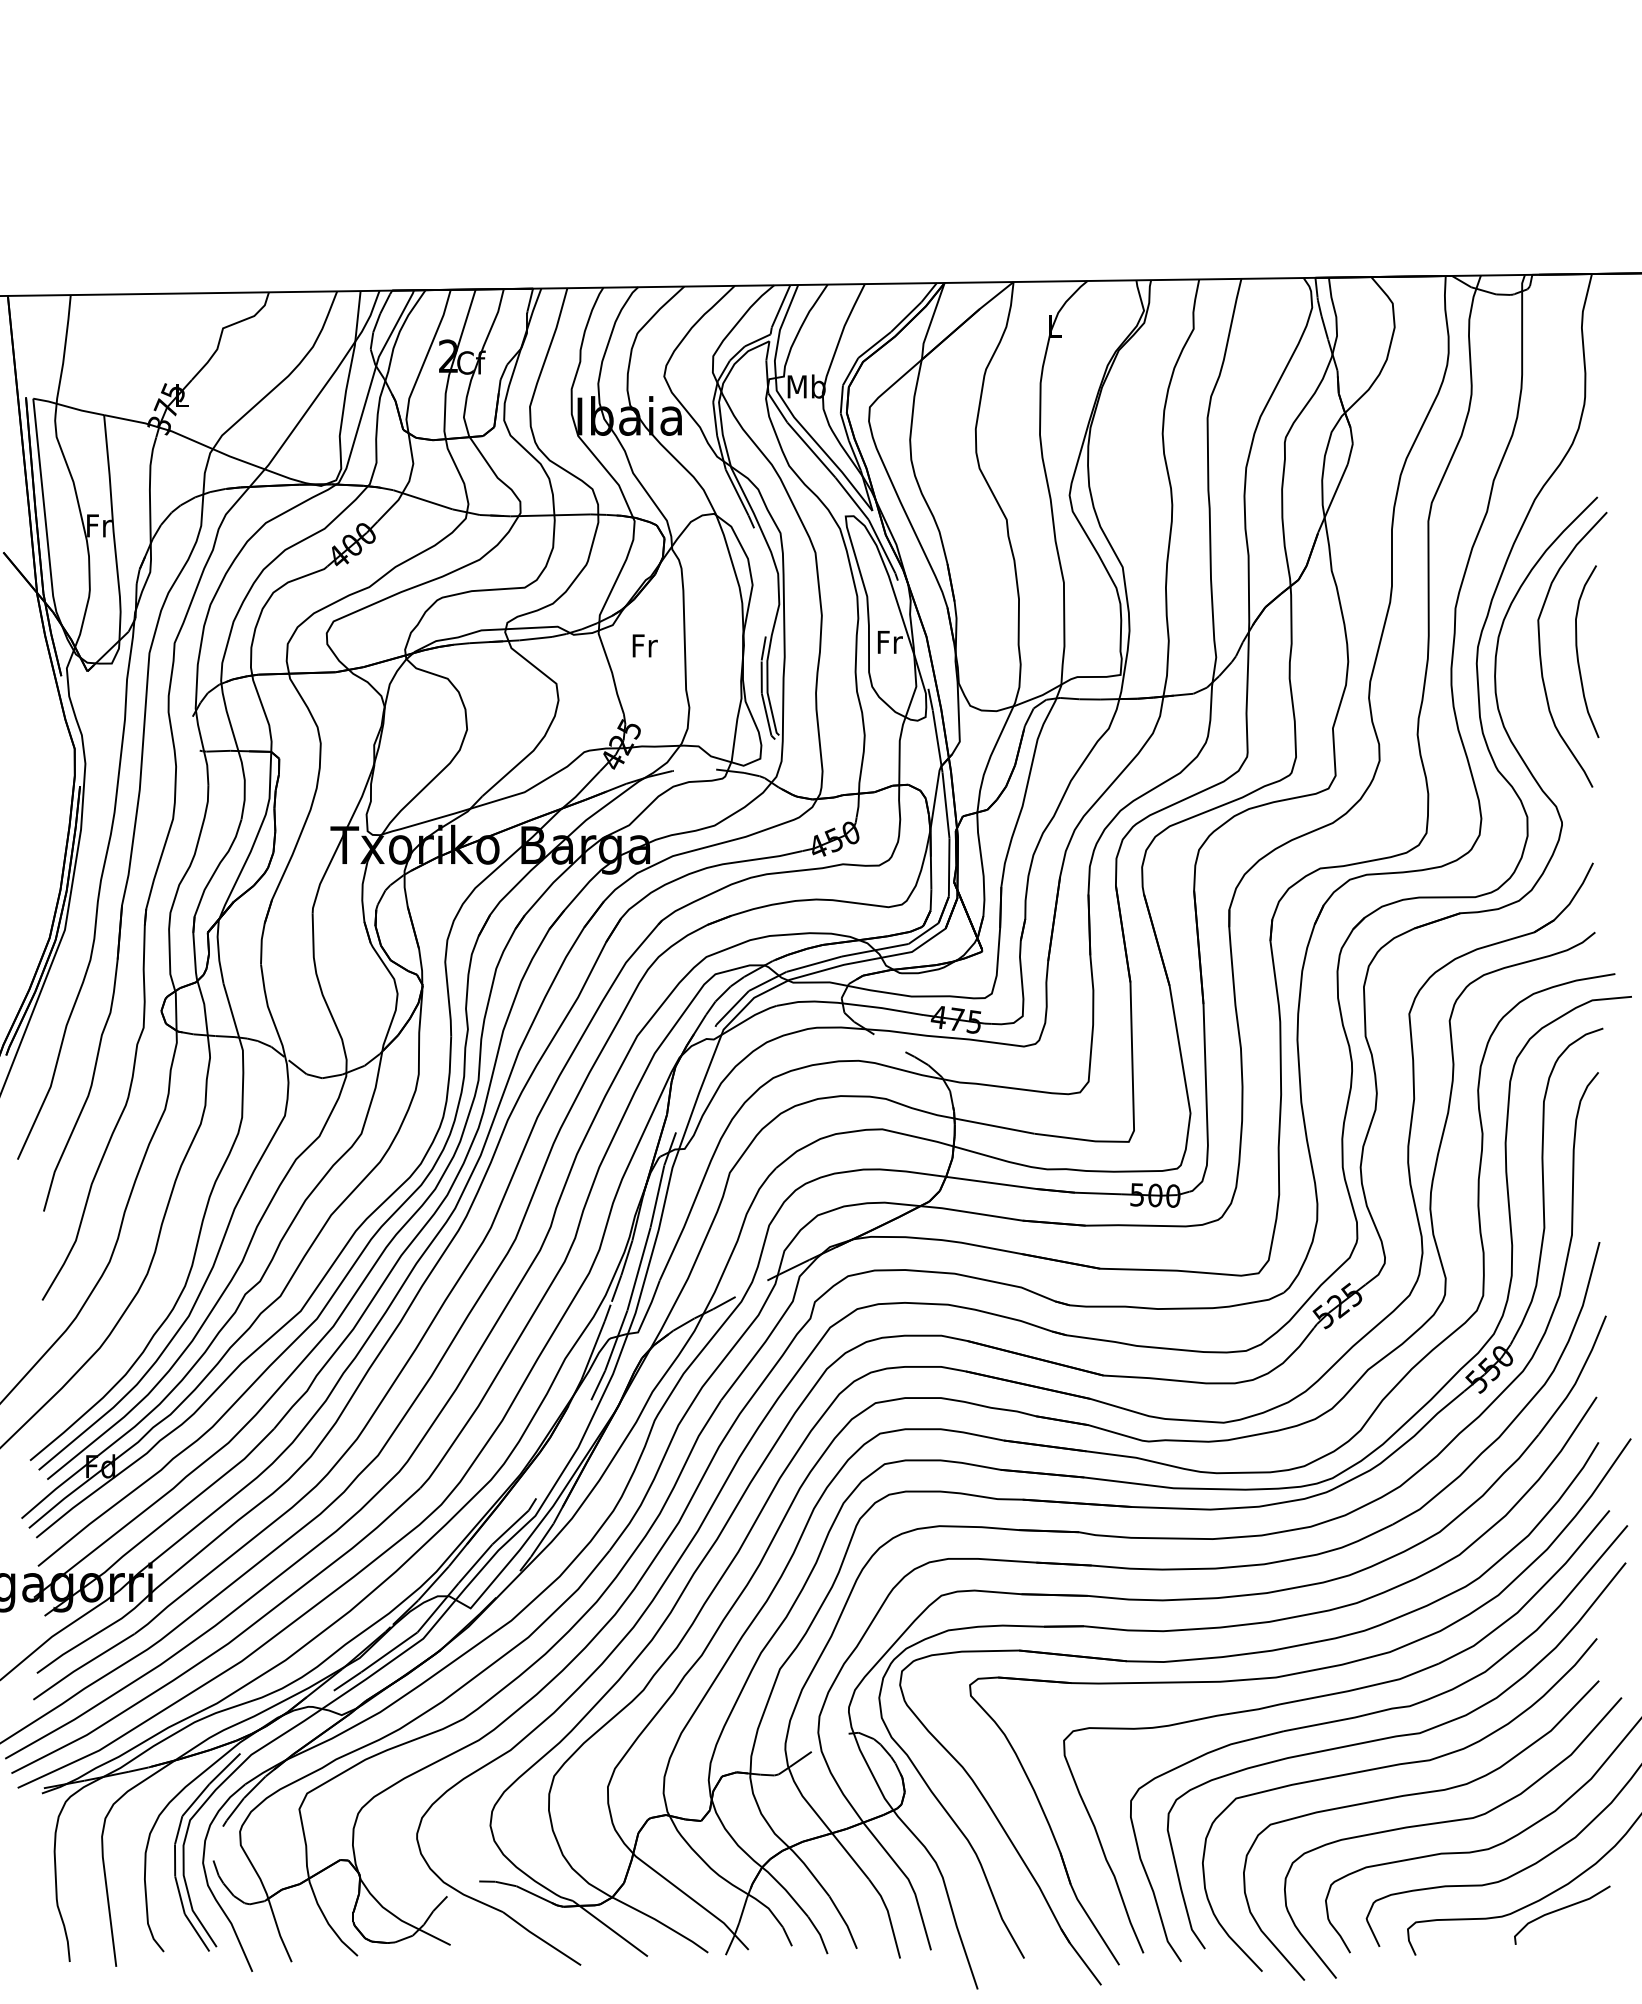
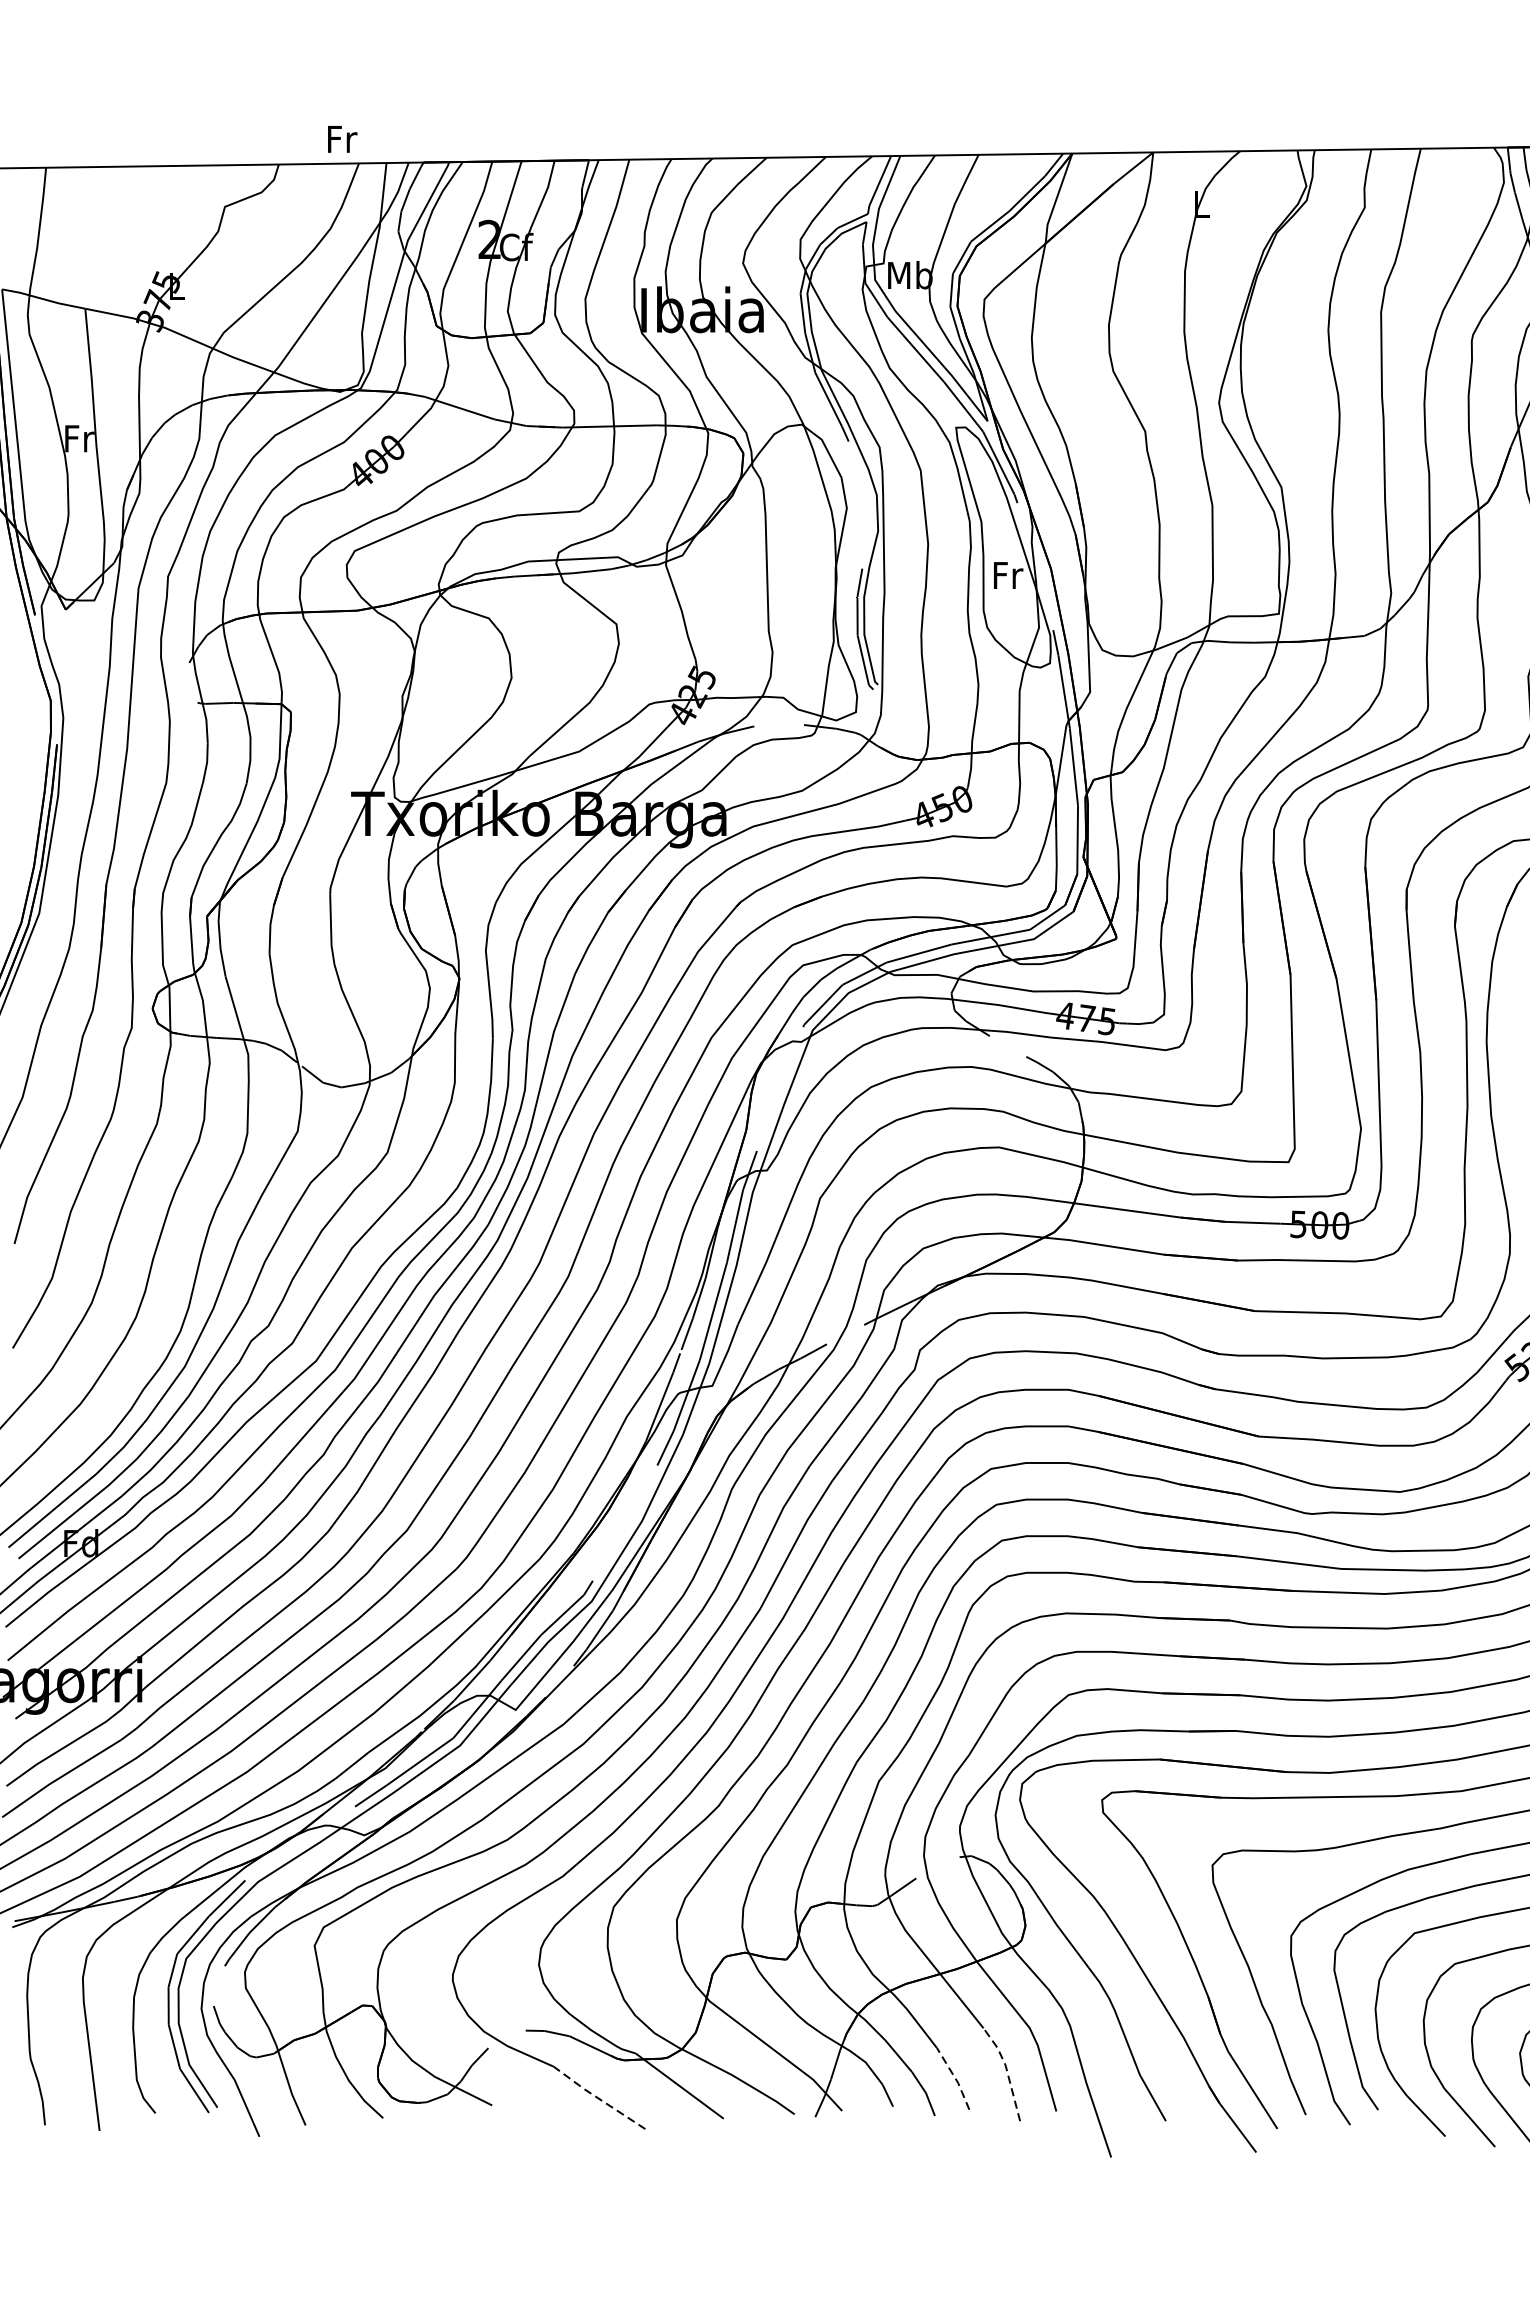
text: (644, 645) -> (341, 138), moved
line: (888, 1915) -> (1006, 2070), solid -> dashed
line: (844, 1921) -> (954, 2077), solid -> dashed
line: (541, 1939) -> (598, 2098), solid -> dashed

